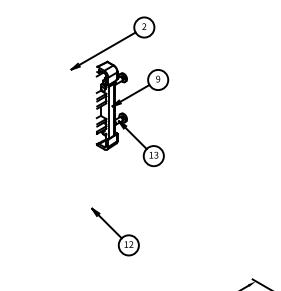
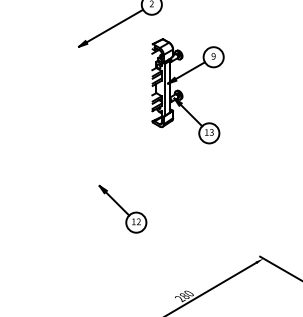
part: (131, 114) -> (187, 91), moved

